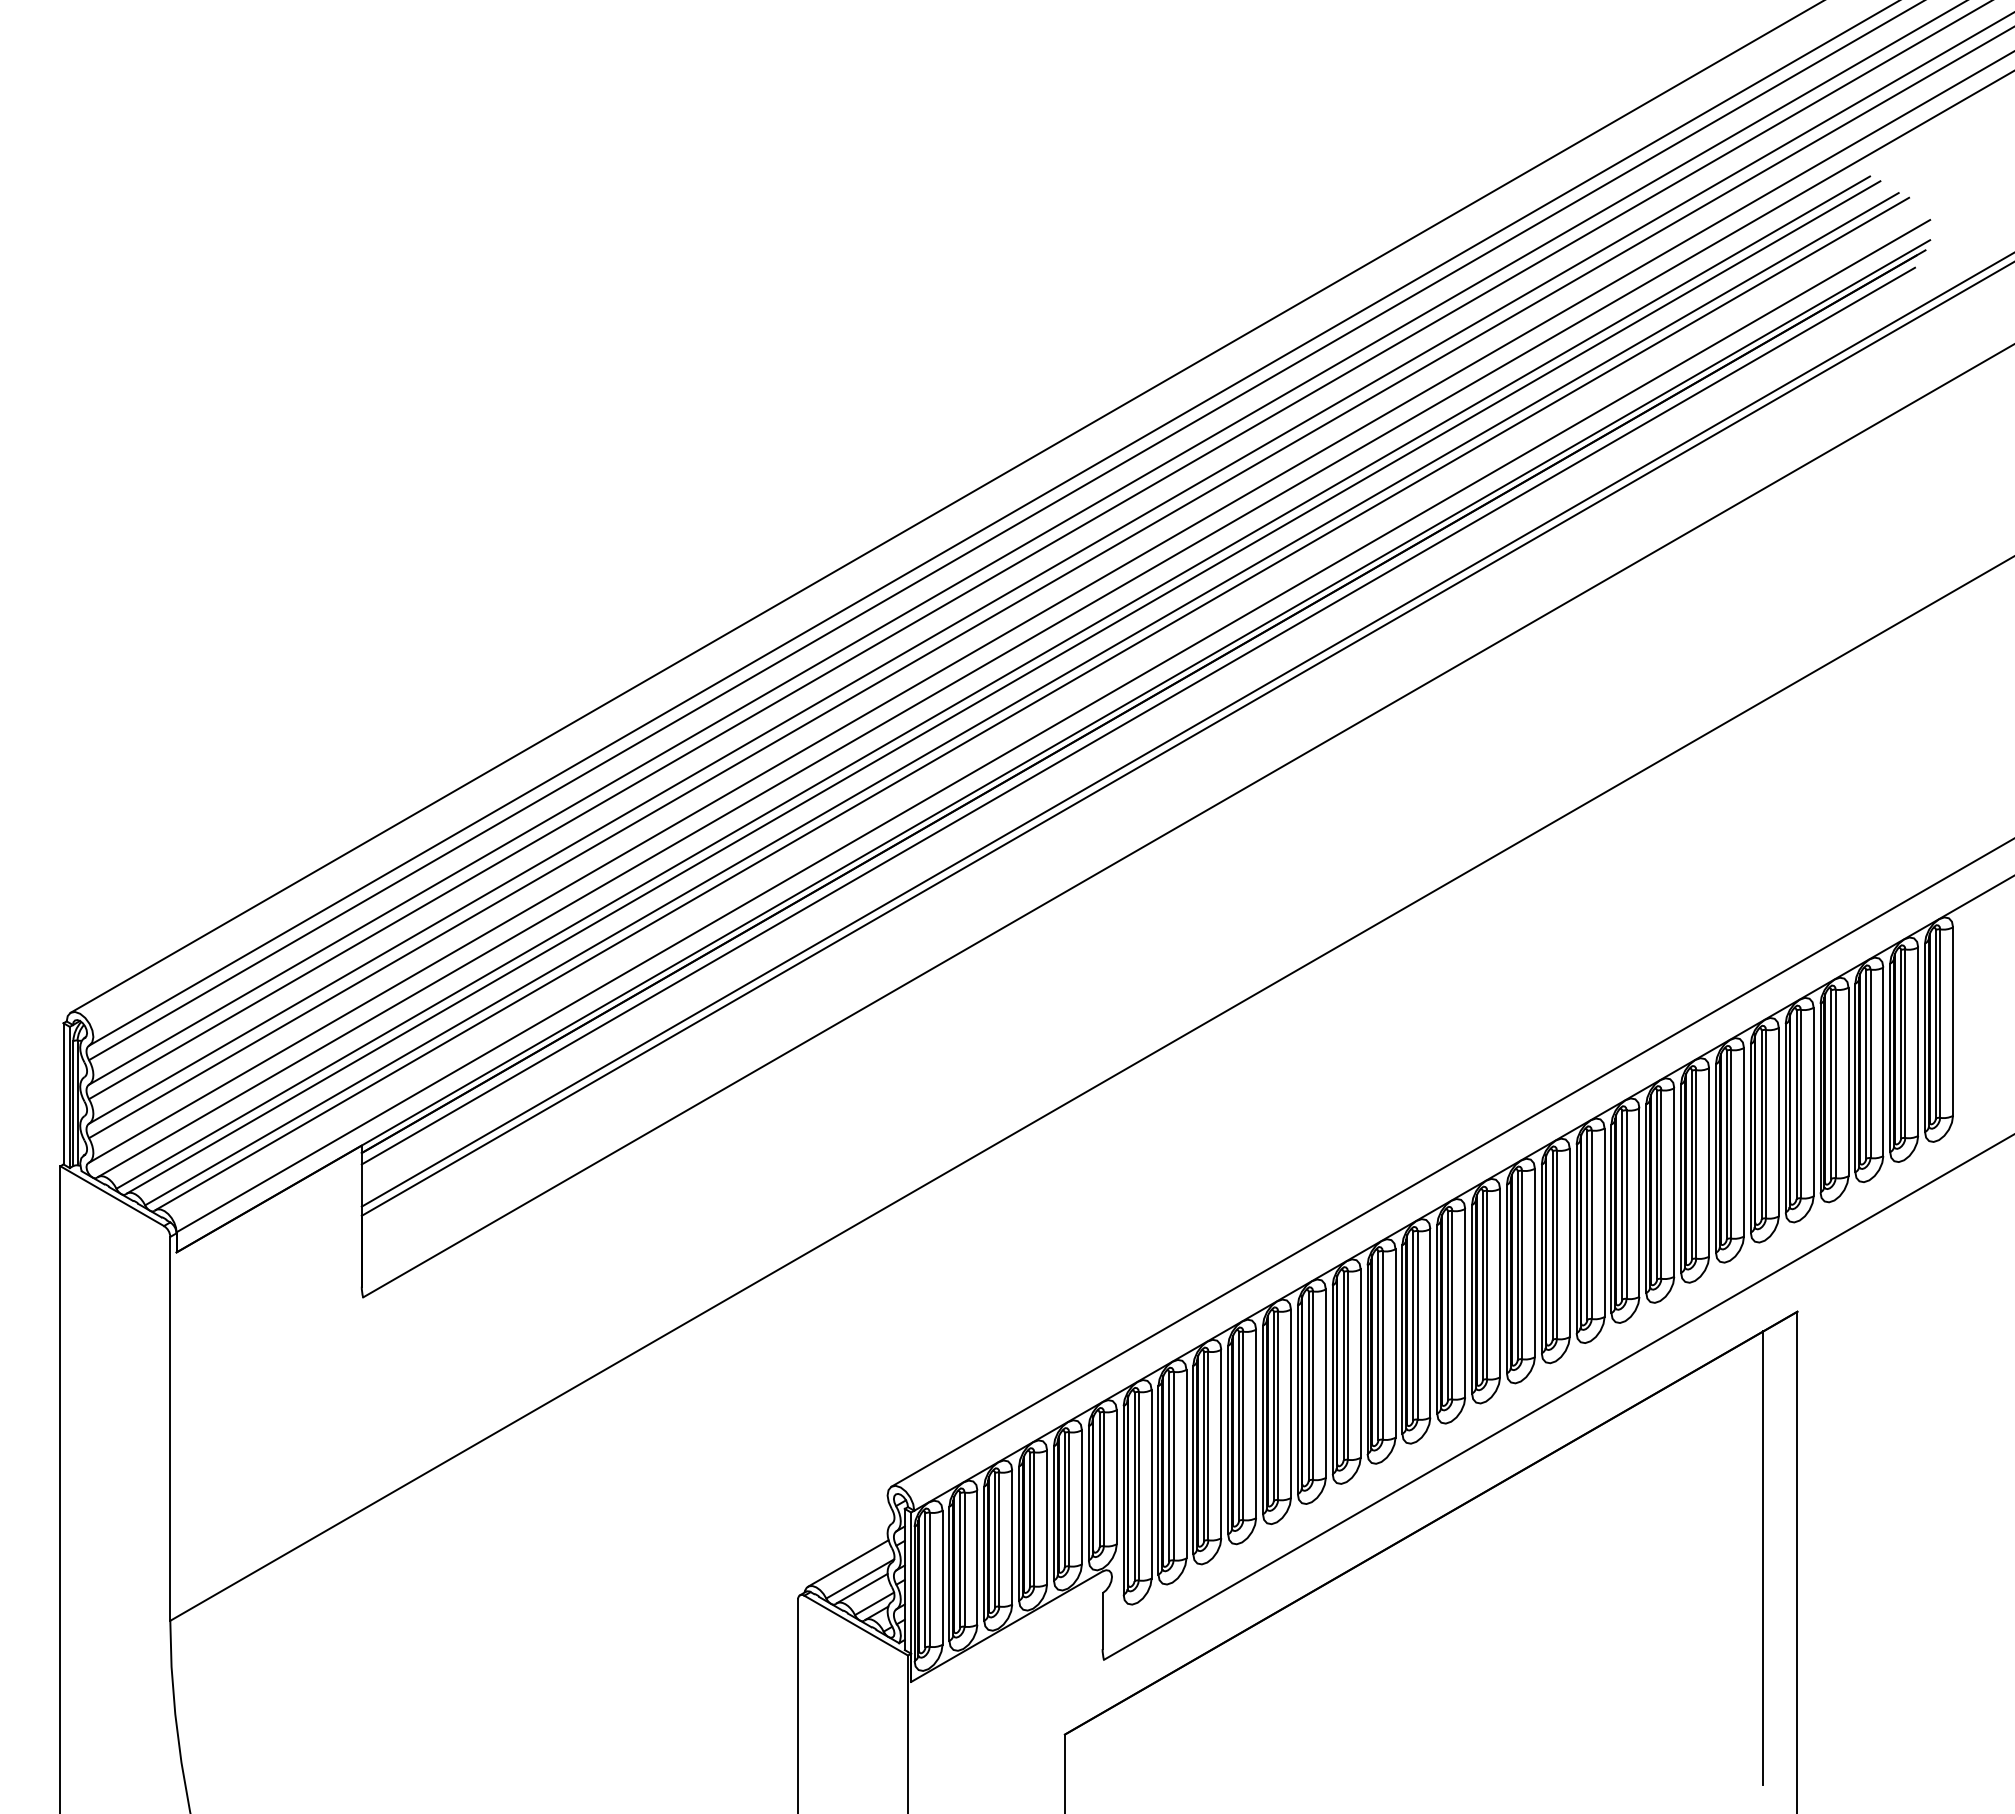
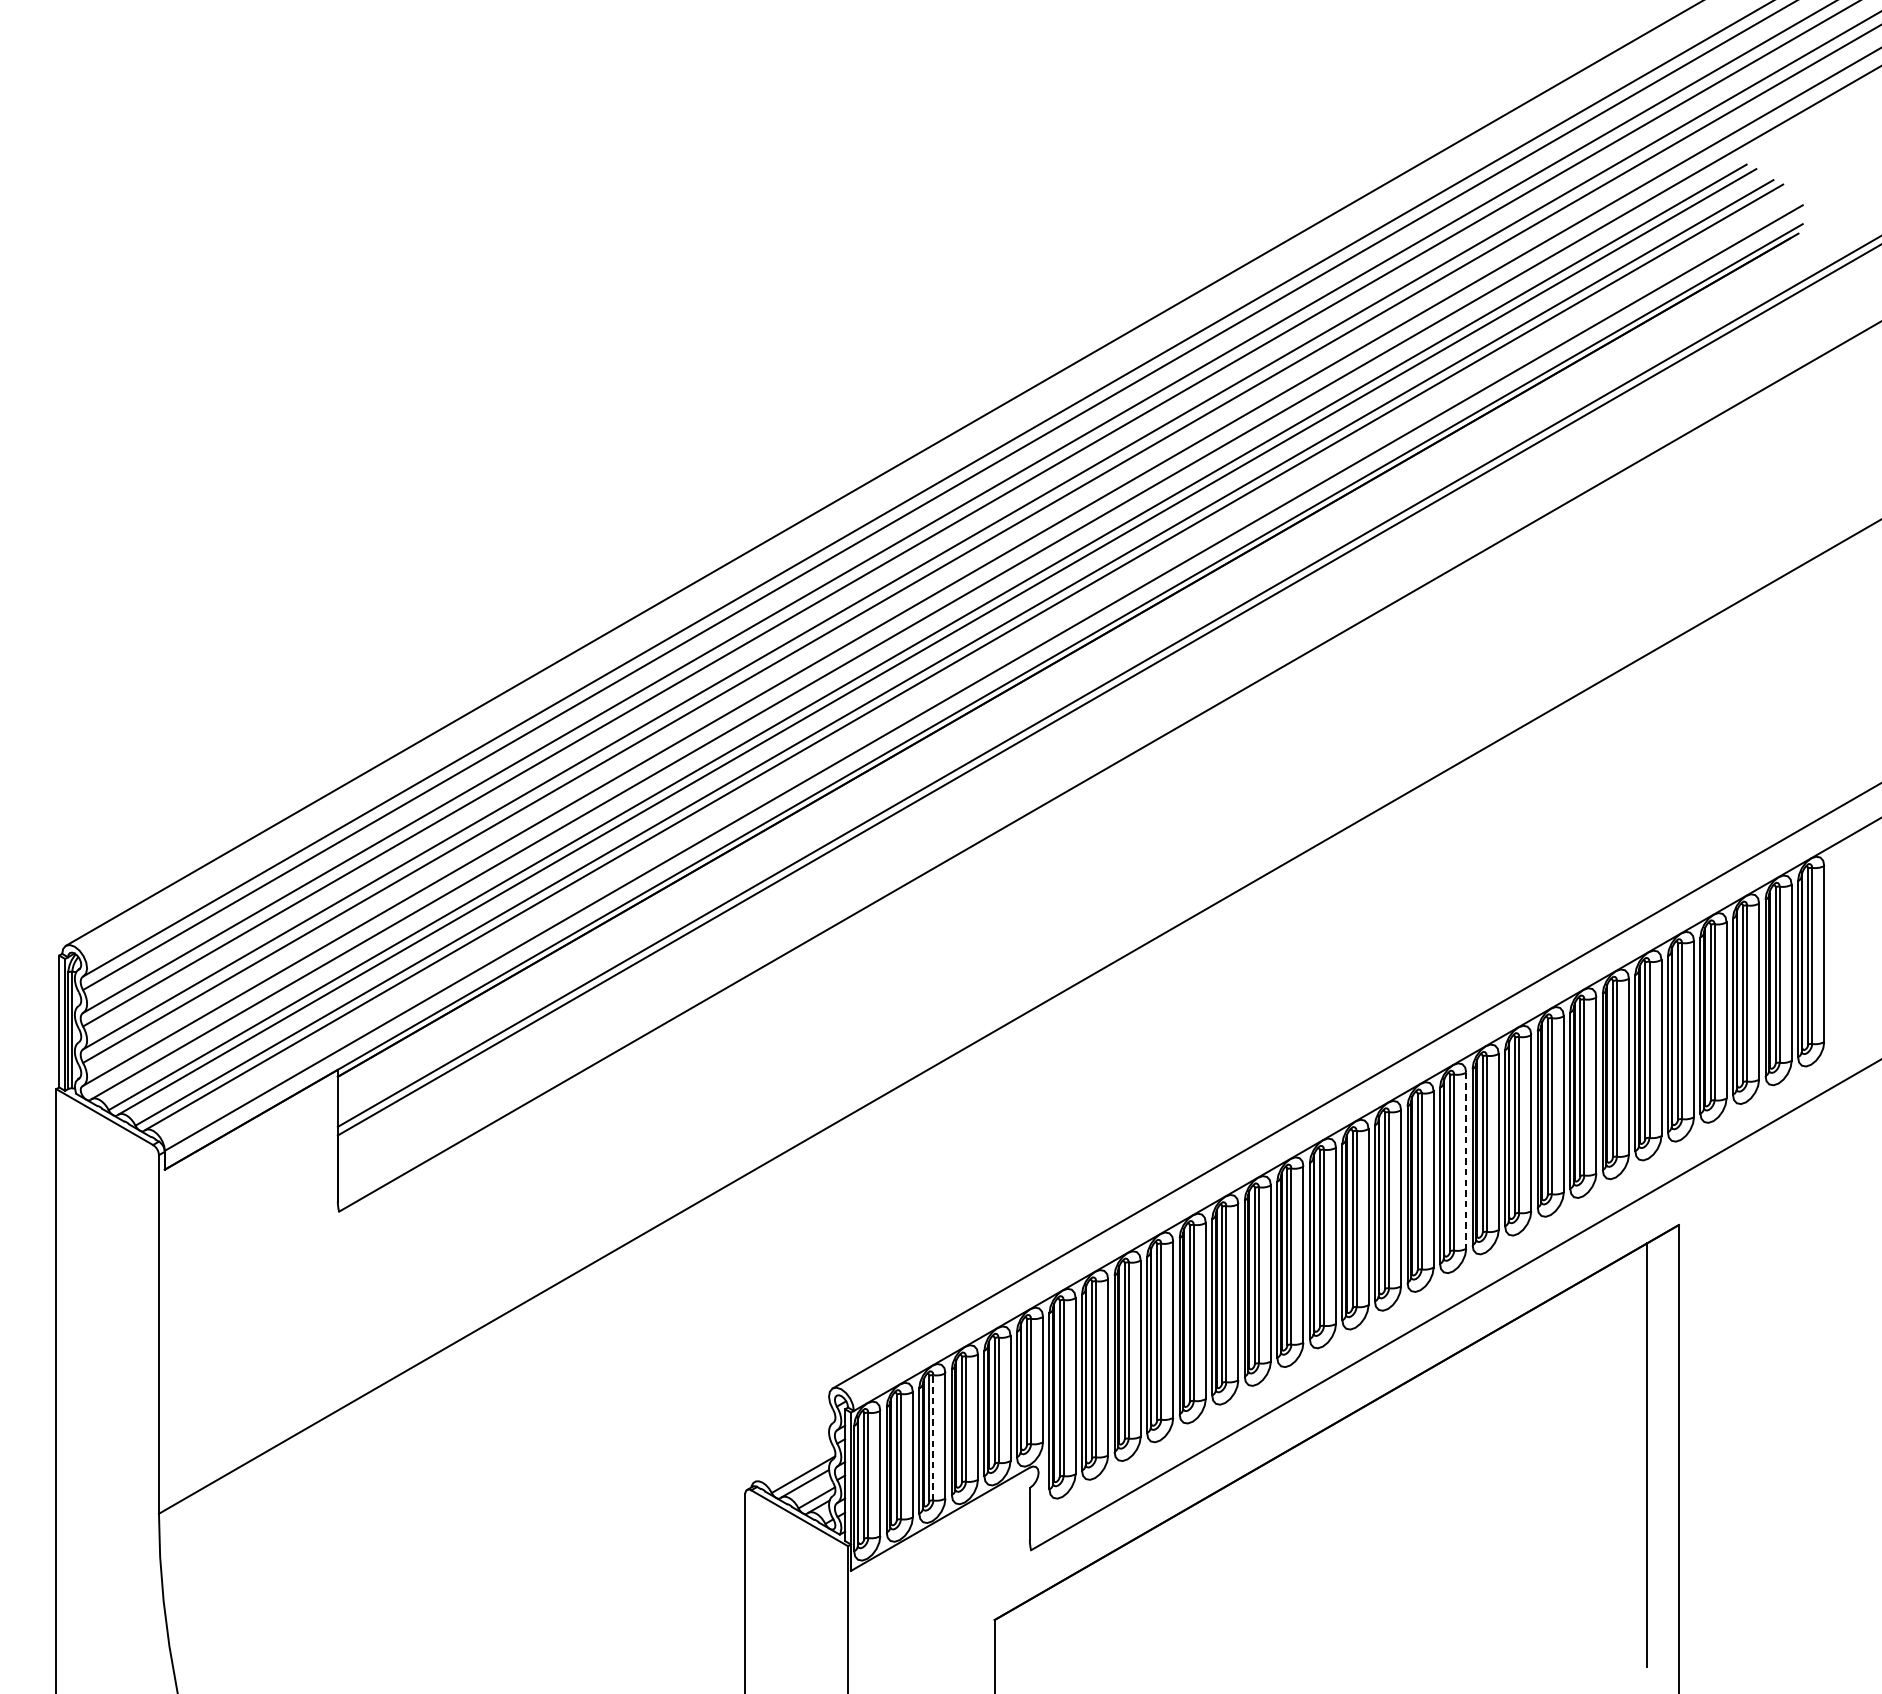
line: (1138, 715) -> (1063, 668), removed
line: (1569, 1243) -> (1465, 1161), solid -> dashed
line: (999, 1539) -> (933, 1437), solid -> dashed
line: (848, 1563) -> (792, 1460), removed

